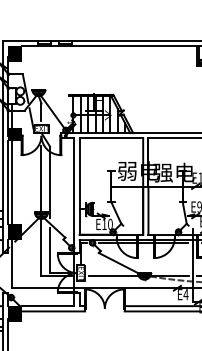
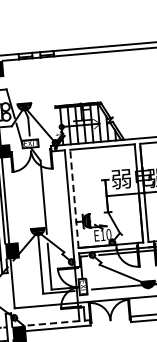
line: (41, 179) -> (34, 195), removed
line: (79, 186) -> (74, 198), solid -> dashed
line: (47, 306) -> (52, 323), solid -> dashed

